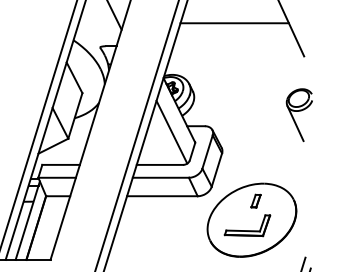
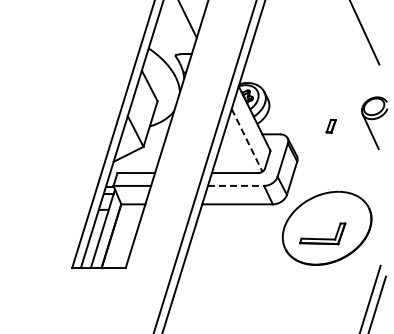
line: (234, 23) -> (309, 31), removed
line: (172, 132) -> (247, 140), solid -> dashed
line: (161, 177) -> (236, 185), solid -> dashed
part: (255, 201) -> (330, 126), moved

